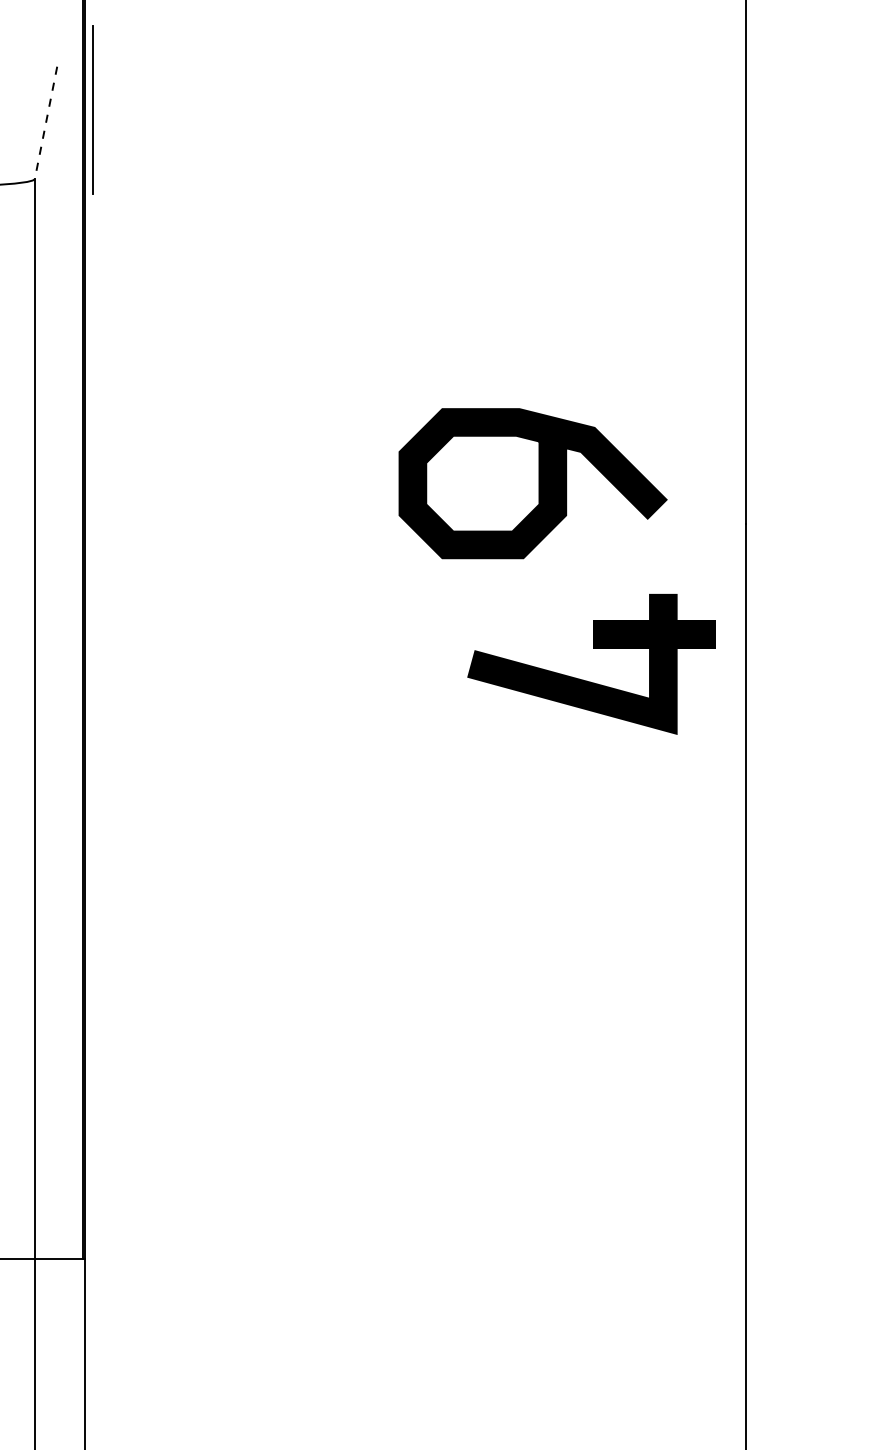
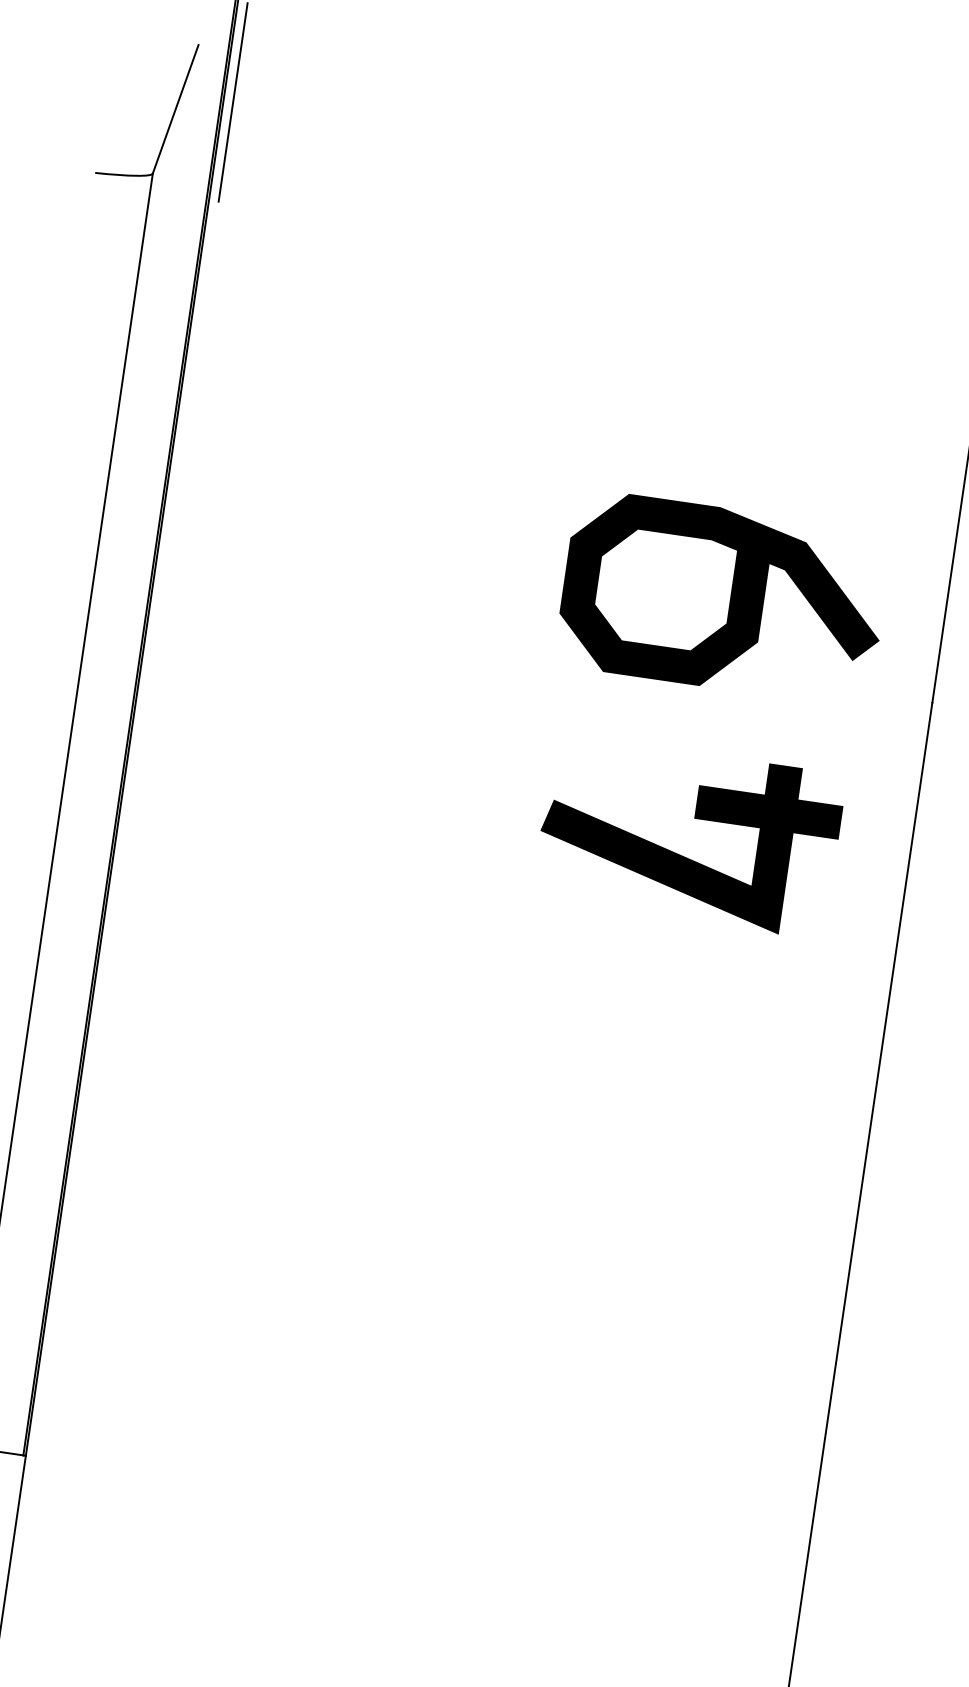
line: (45, 123) -> (174, 109), dashed -> solid
curve: (538, 483) -> (729, 599), moved
part: (593, 648) -> (694, 818), moved

